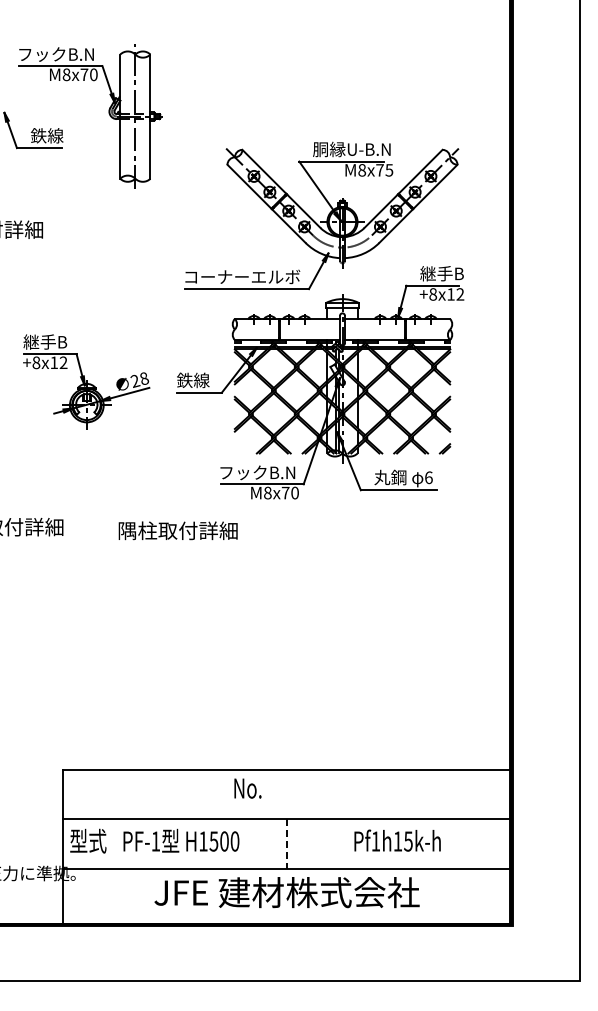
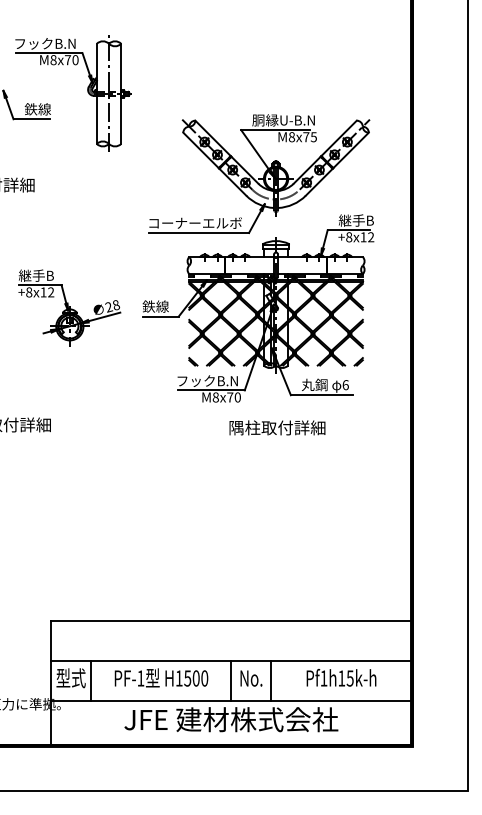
part: (239, 448) -> (193, 361), added
text: (177, 530) -> (276, 427), moved
text: (247, 788) -> (251, 678), moved
text: (181, 840) -> (161, 677), moved
text: (397, 840) -> (341, 677), moved
line: (113, 843) -> (91, 680), added
line: (336, 843) -> (271, 680), added
line: (286, 844) -> (230, 680), dashed -> solid

